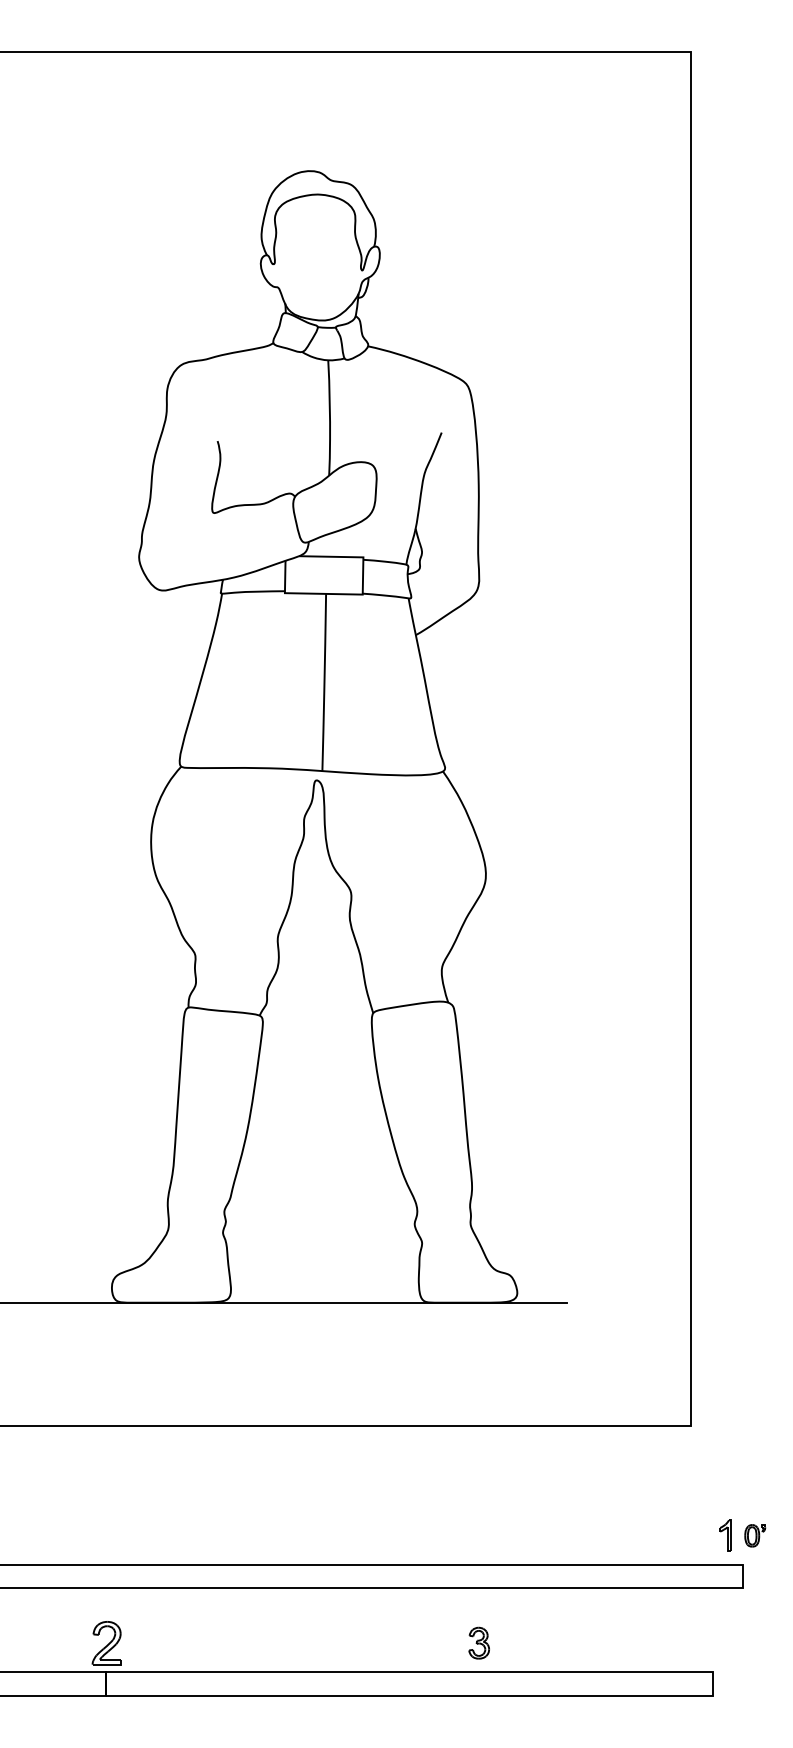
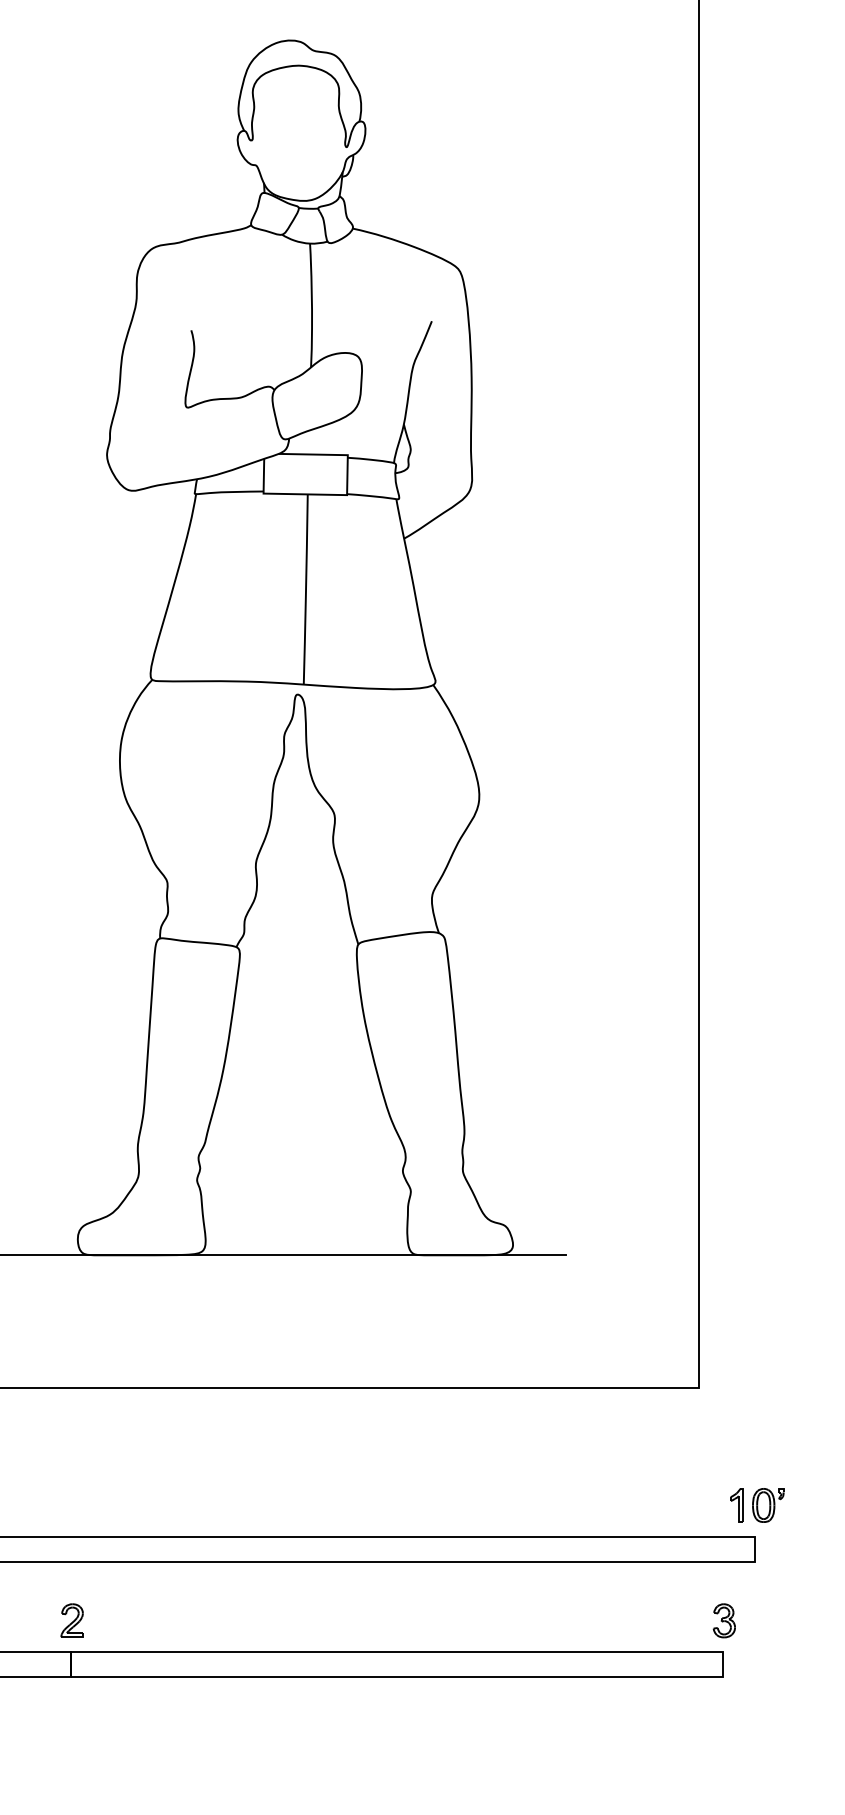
part: (755, 1535) -> (768, 1505), size x1.43
part: (106, 1642) -> (72, 1620), size x0.71
part: (478, 1642) -> (723, 1620), moved

